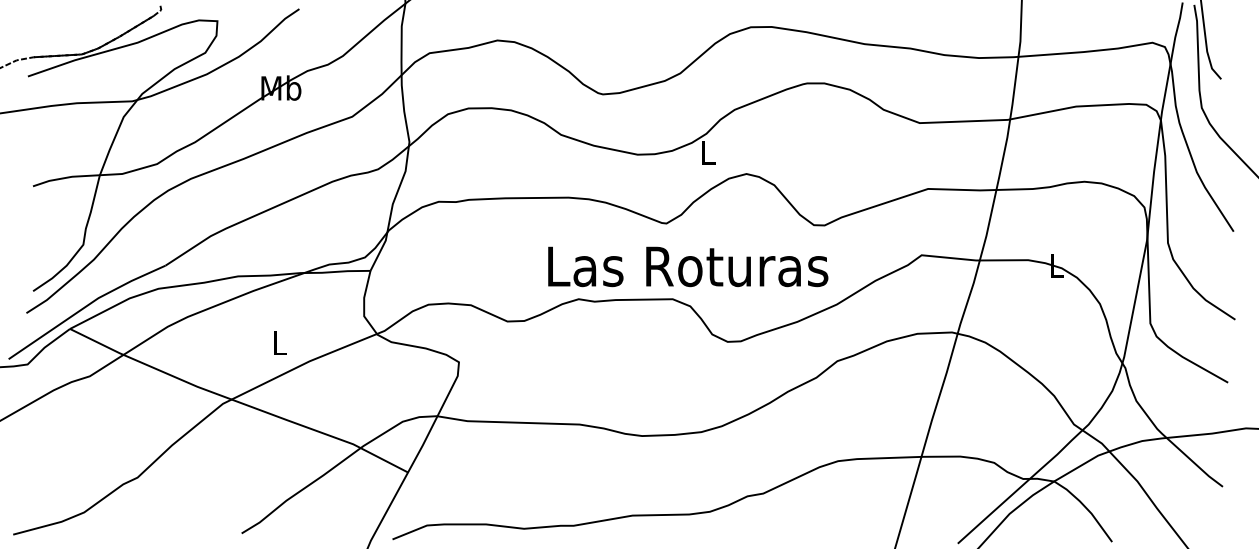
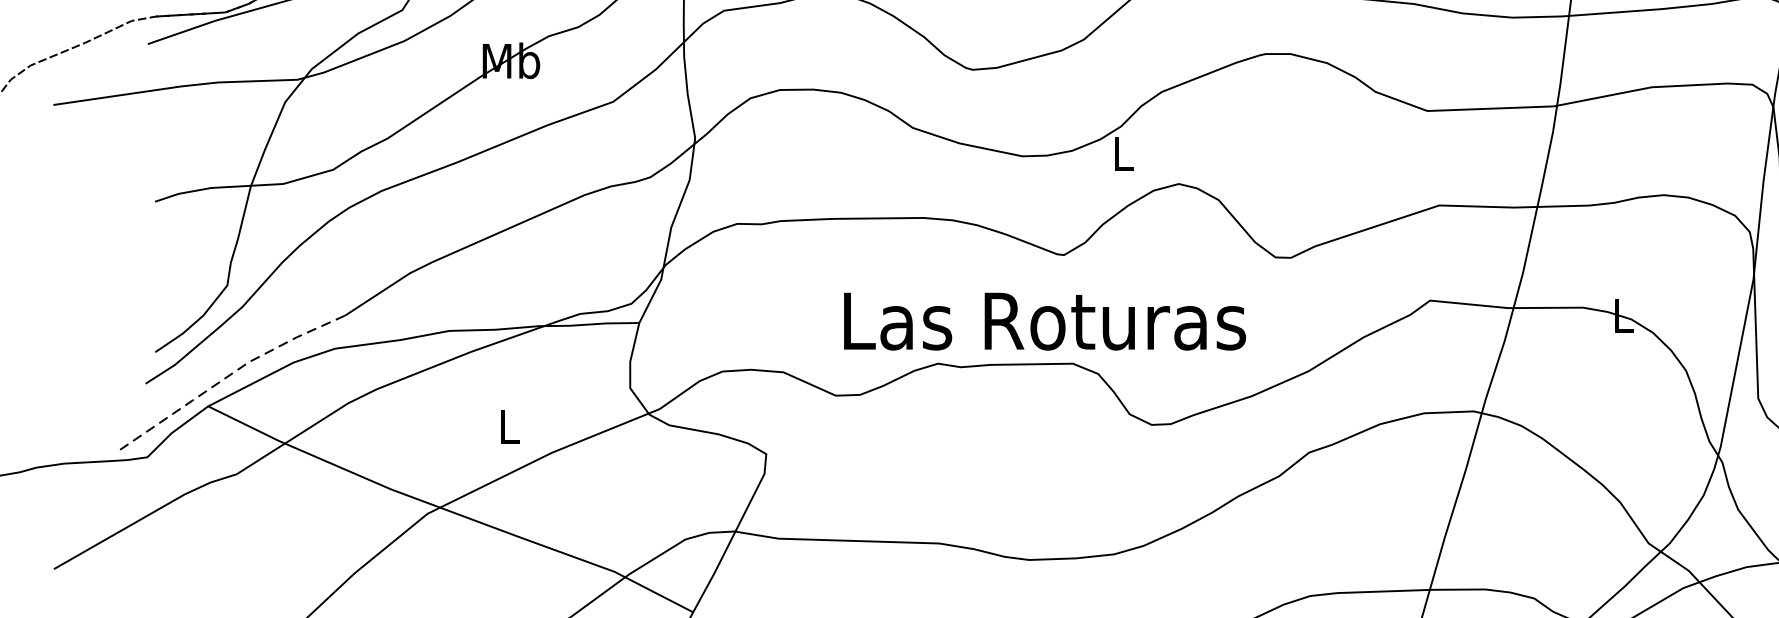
text: (688, 266) -> (1045, 321), moved
line: (86, 306) -> (231, 374), solid -> dashed

